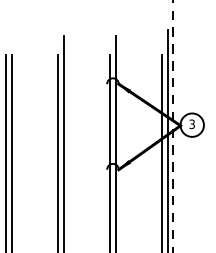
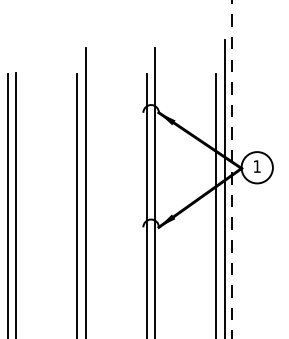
text: (191, 124) -> (256, 166), 3 -> 1

